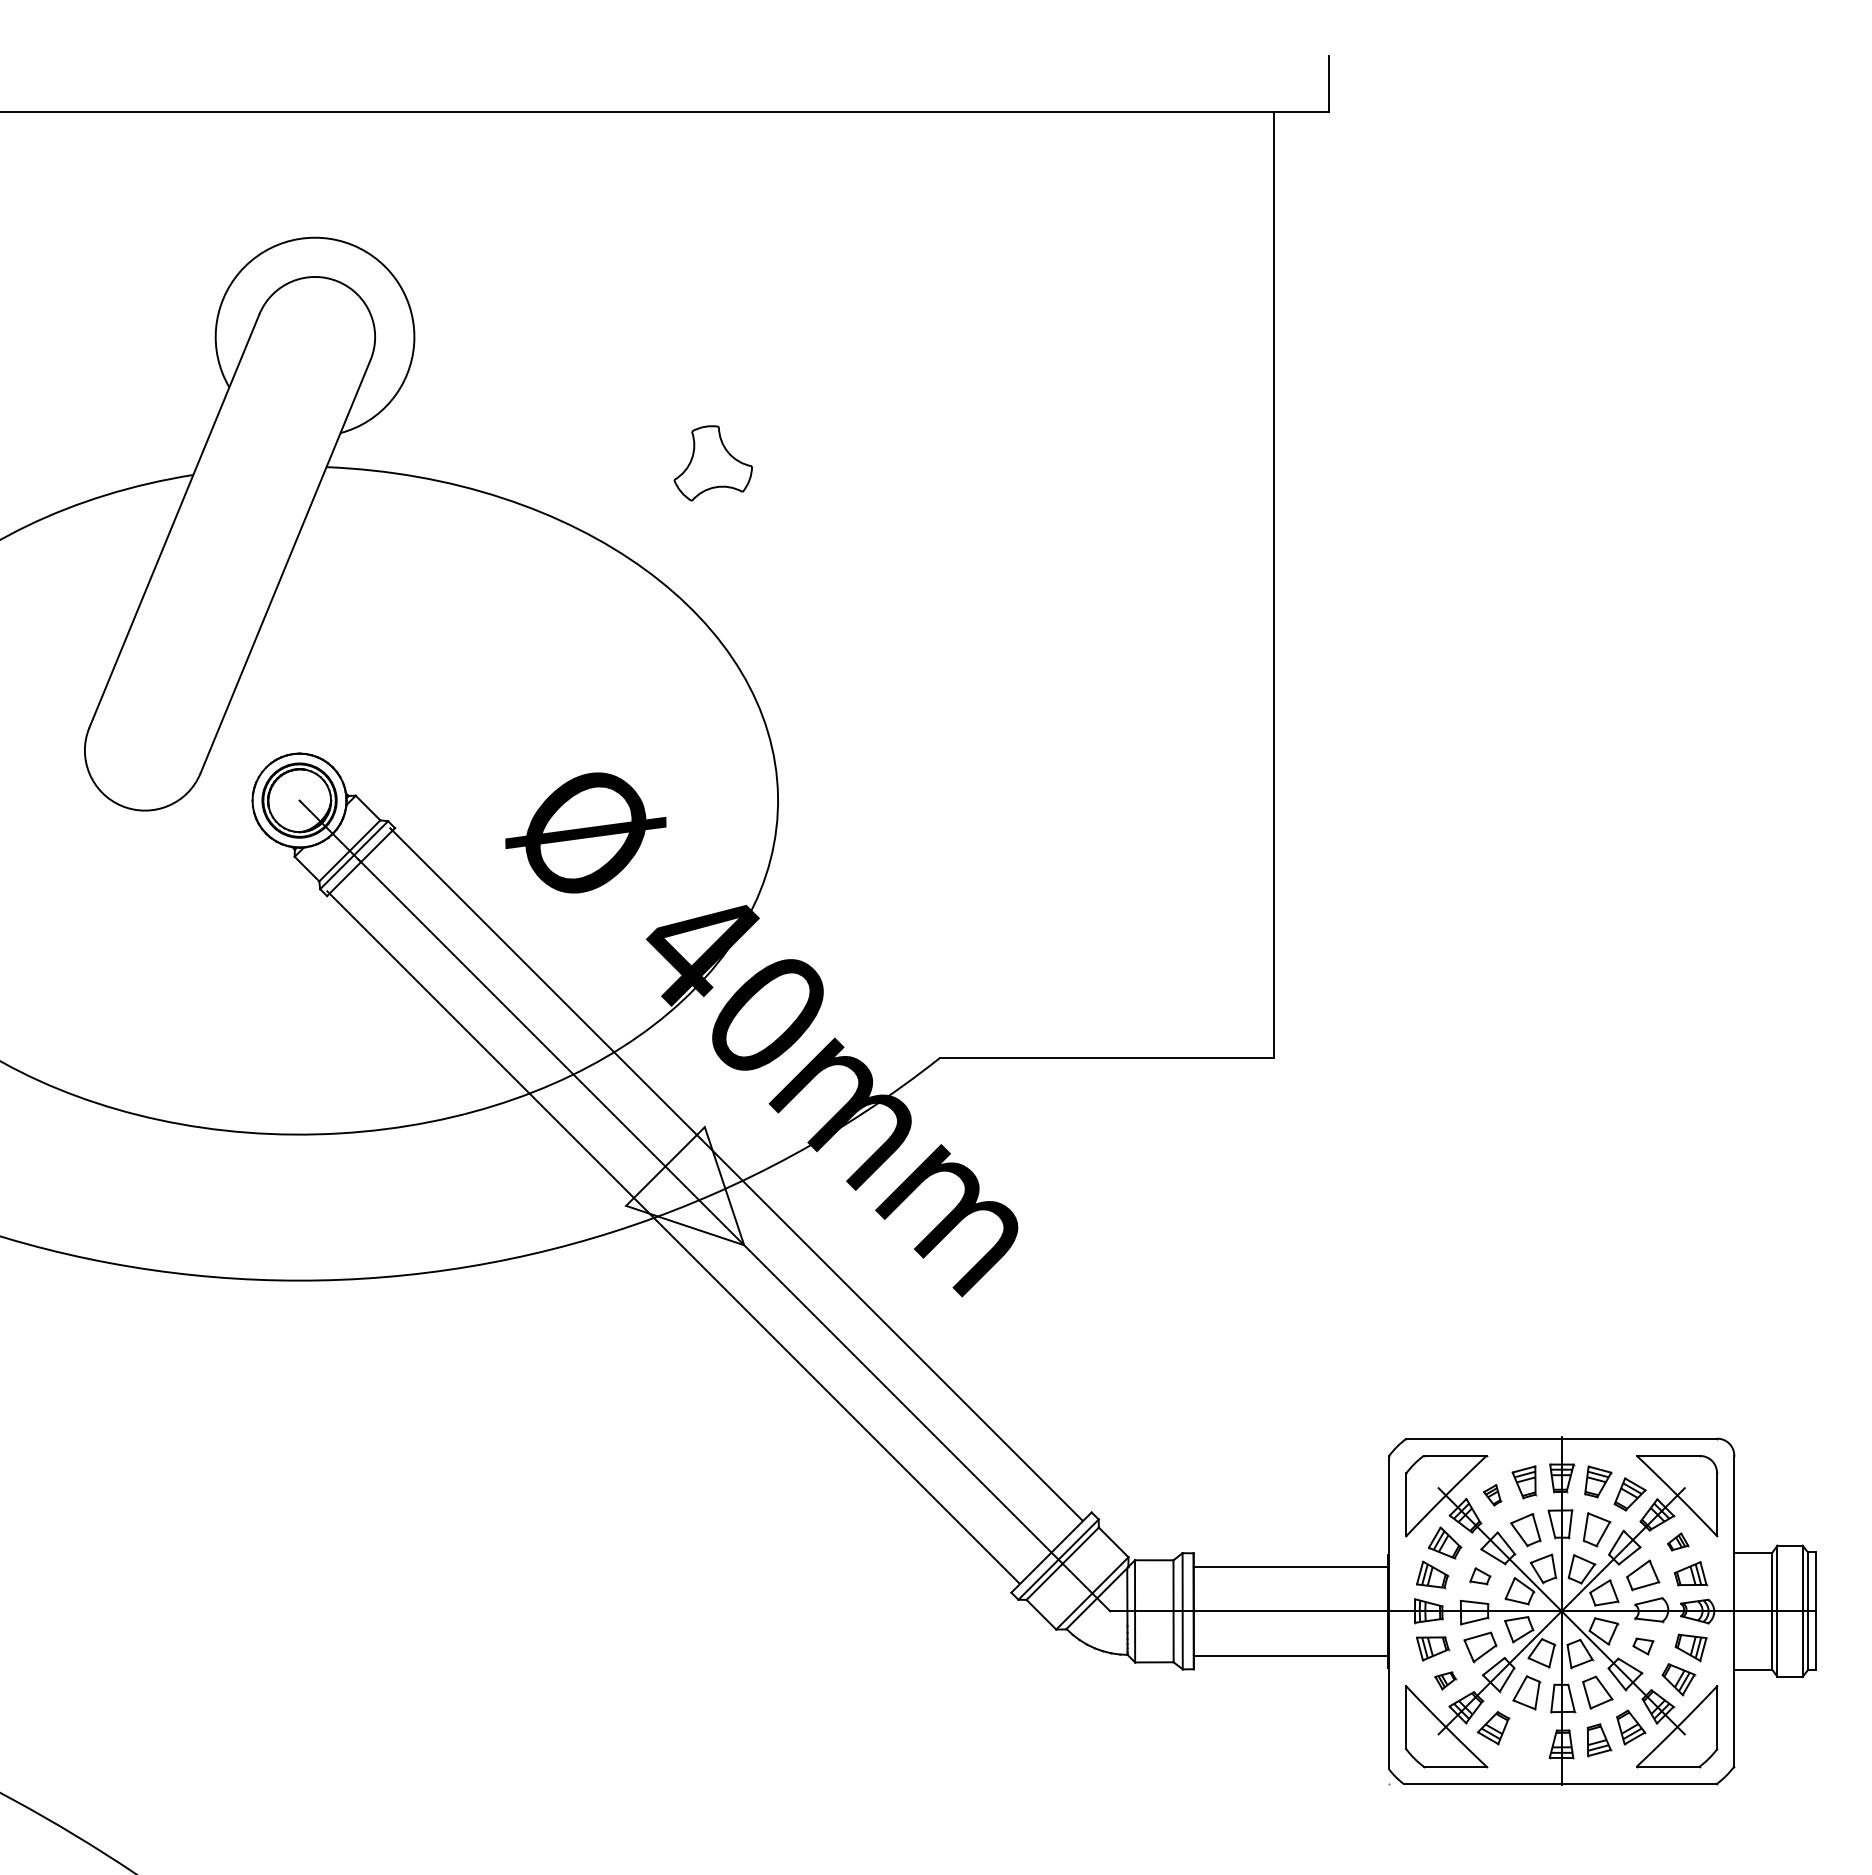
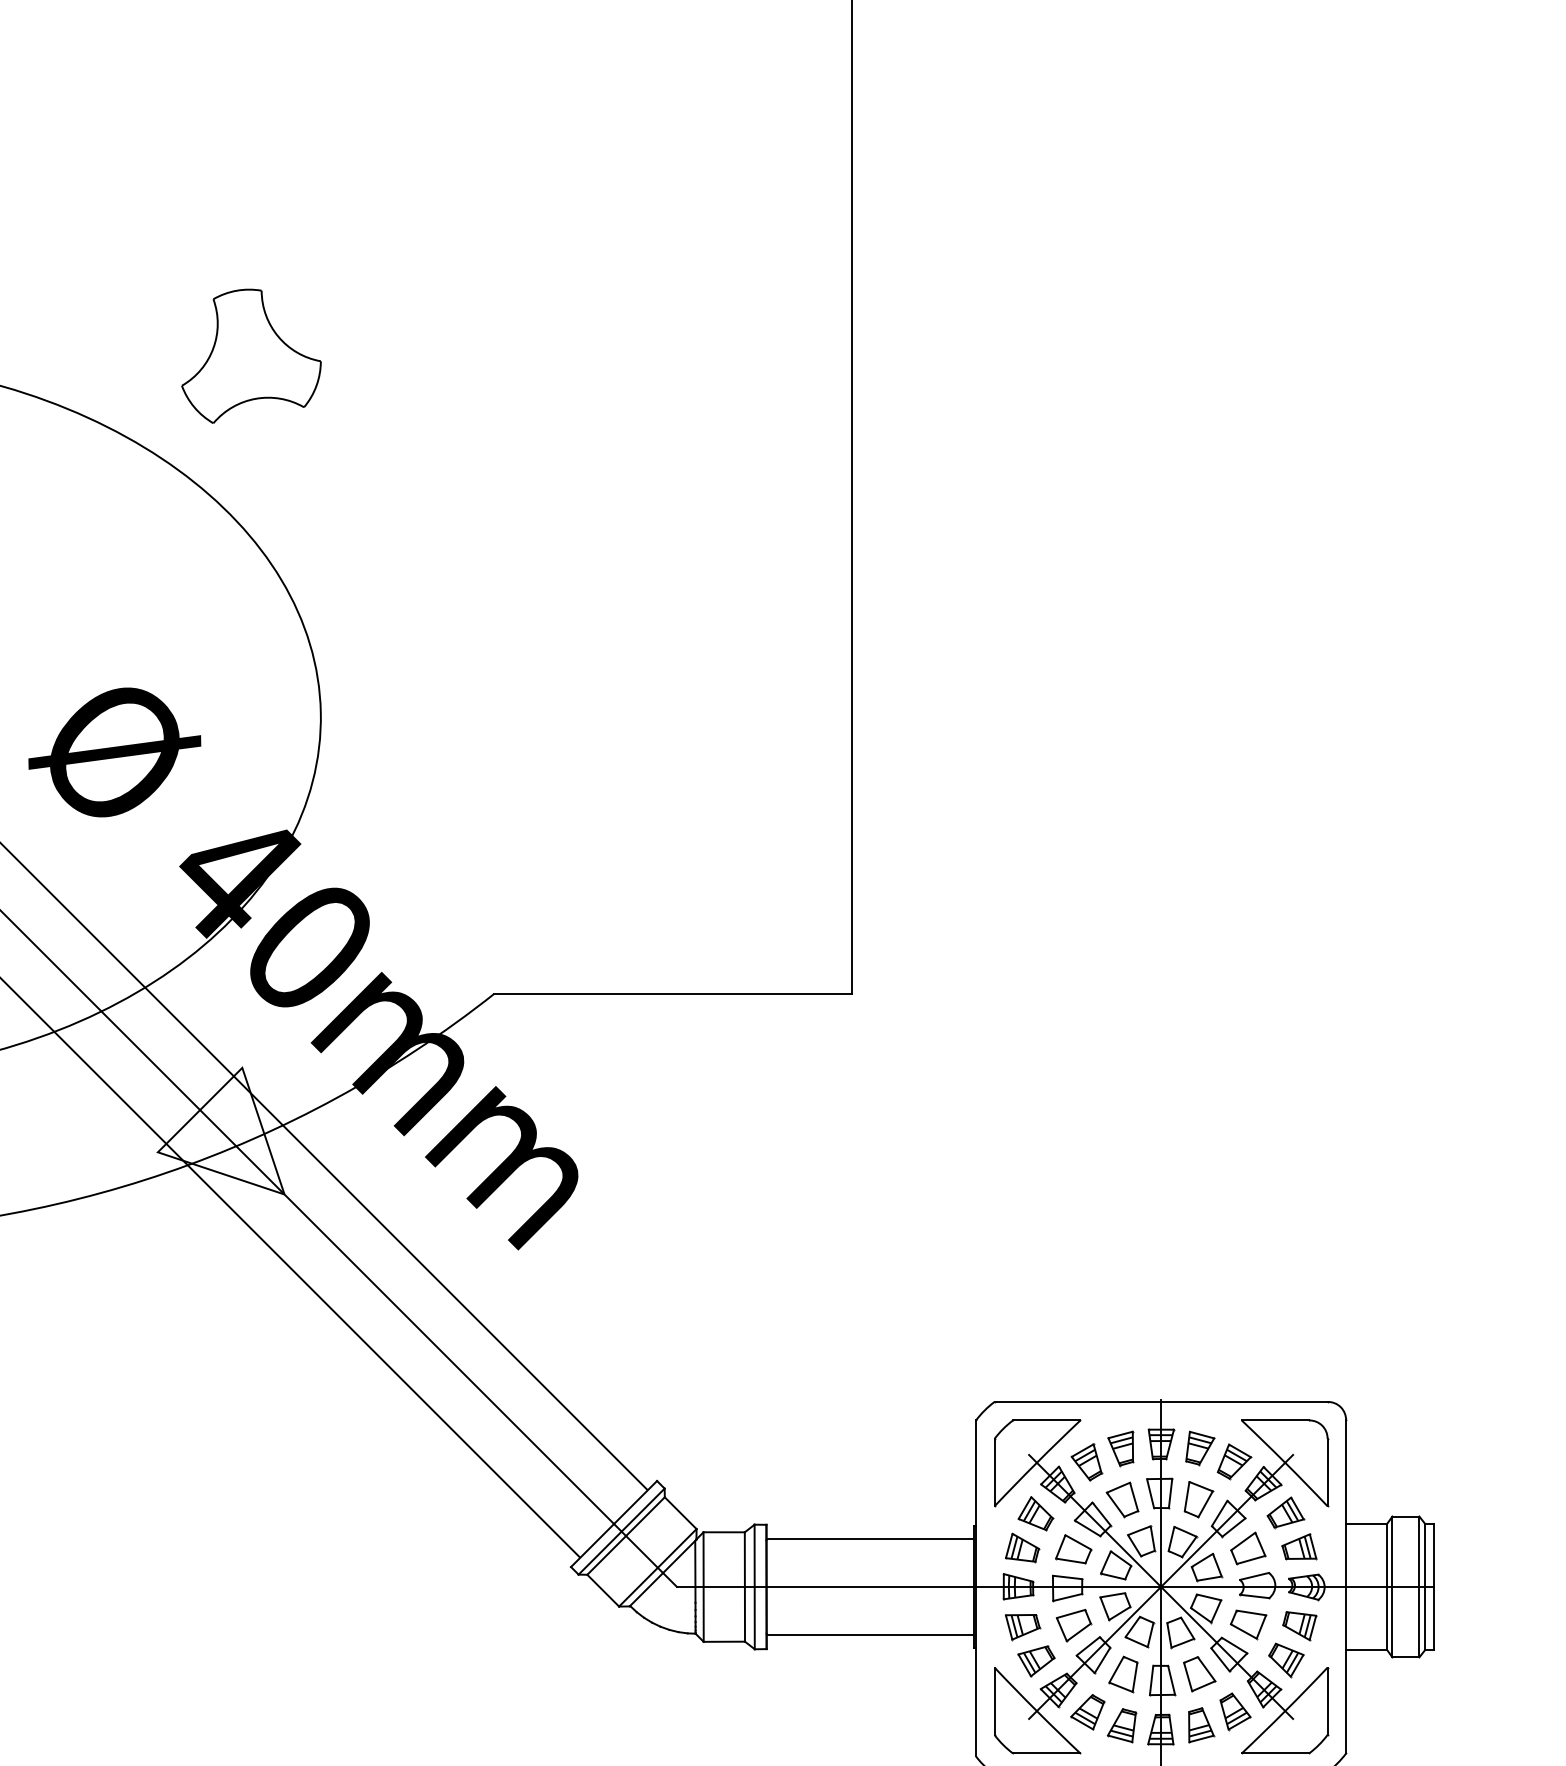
part: (712, 463) -> (250, 356), size x1.67
part: (1492, 1495) -> (1086, 1462), size x1.67
part: (1678, 1541) -> (1286, 1512), size x1.67
part: (1480, 1576) -> (1074, 1549), size x1.67
part: (1643, 1646) -> (1248, 1624), size x1.67
part: (1445, 1680) -> (1036, 1661), size x1.67
part: (1525, 1740) -> (1122, 1725), added

